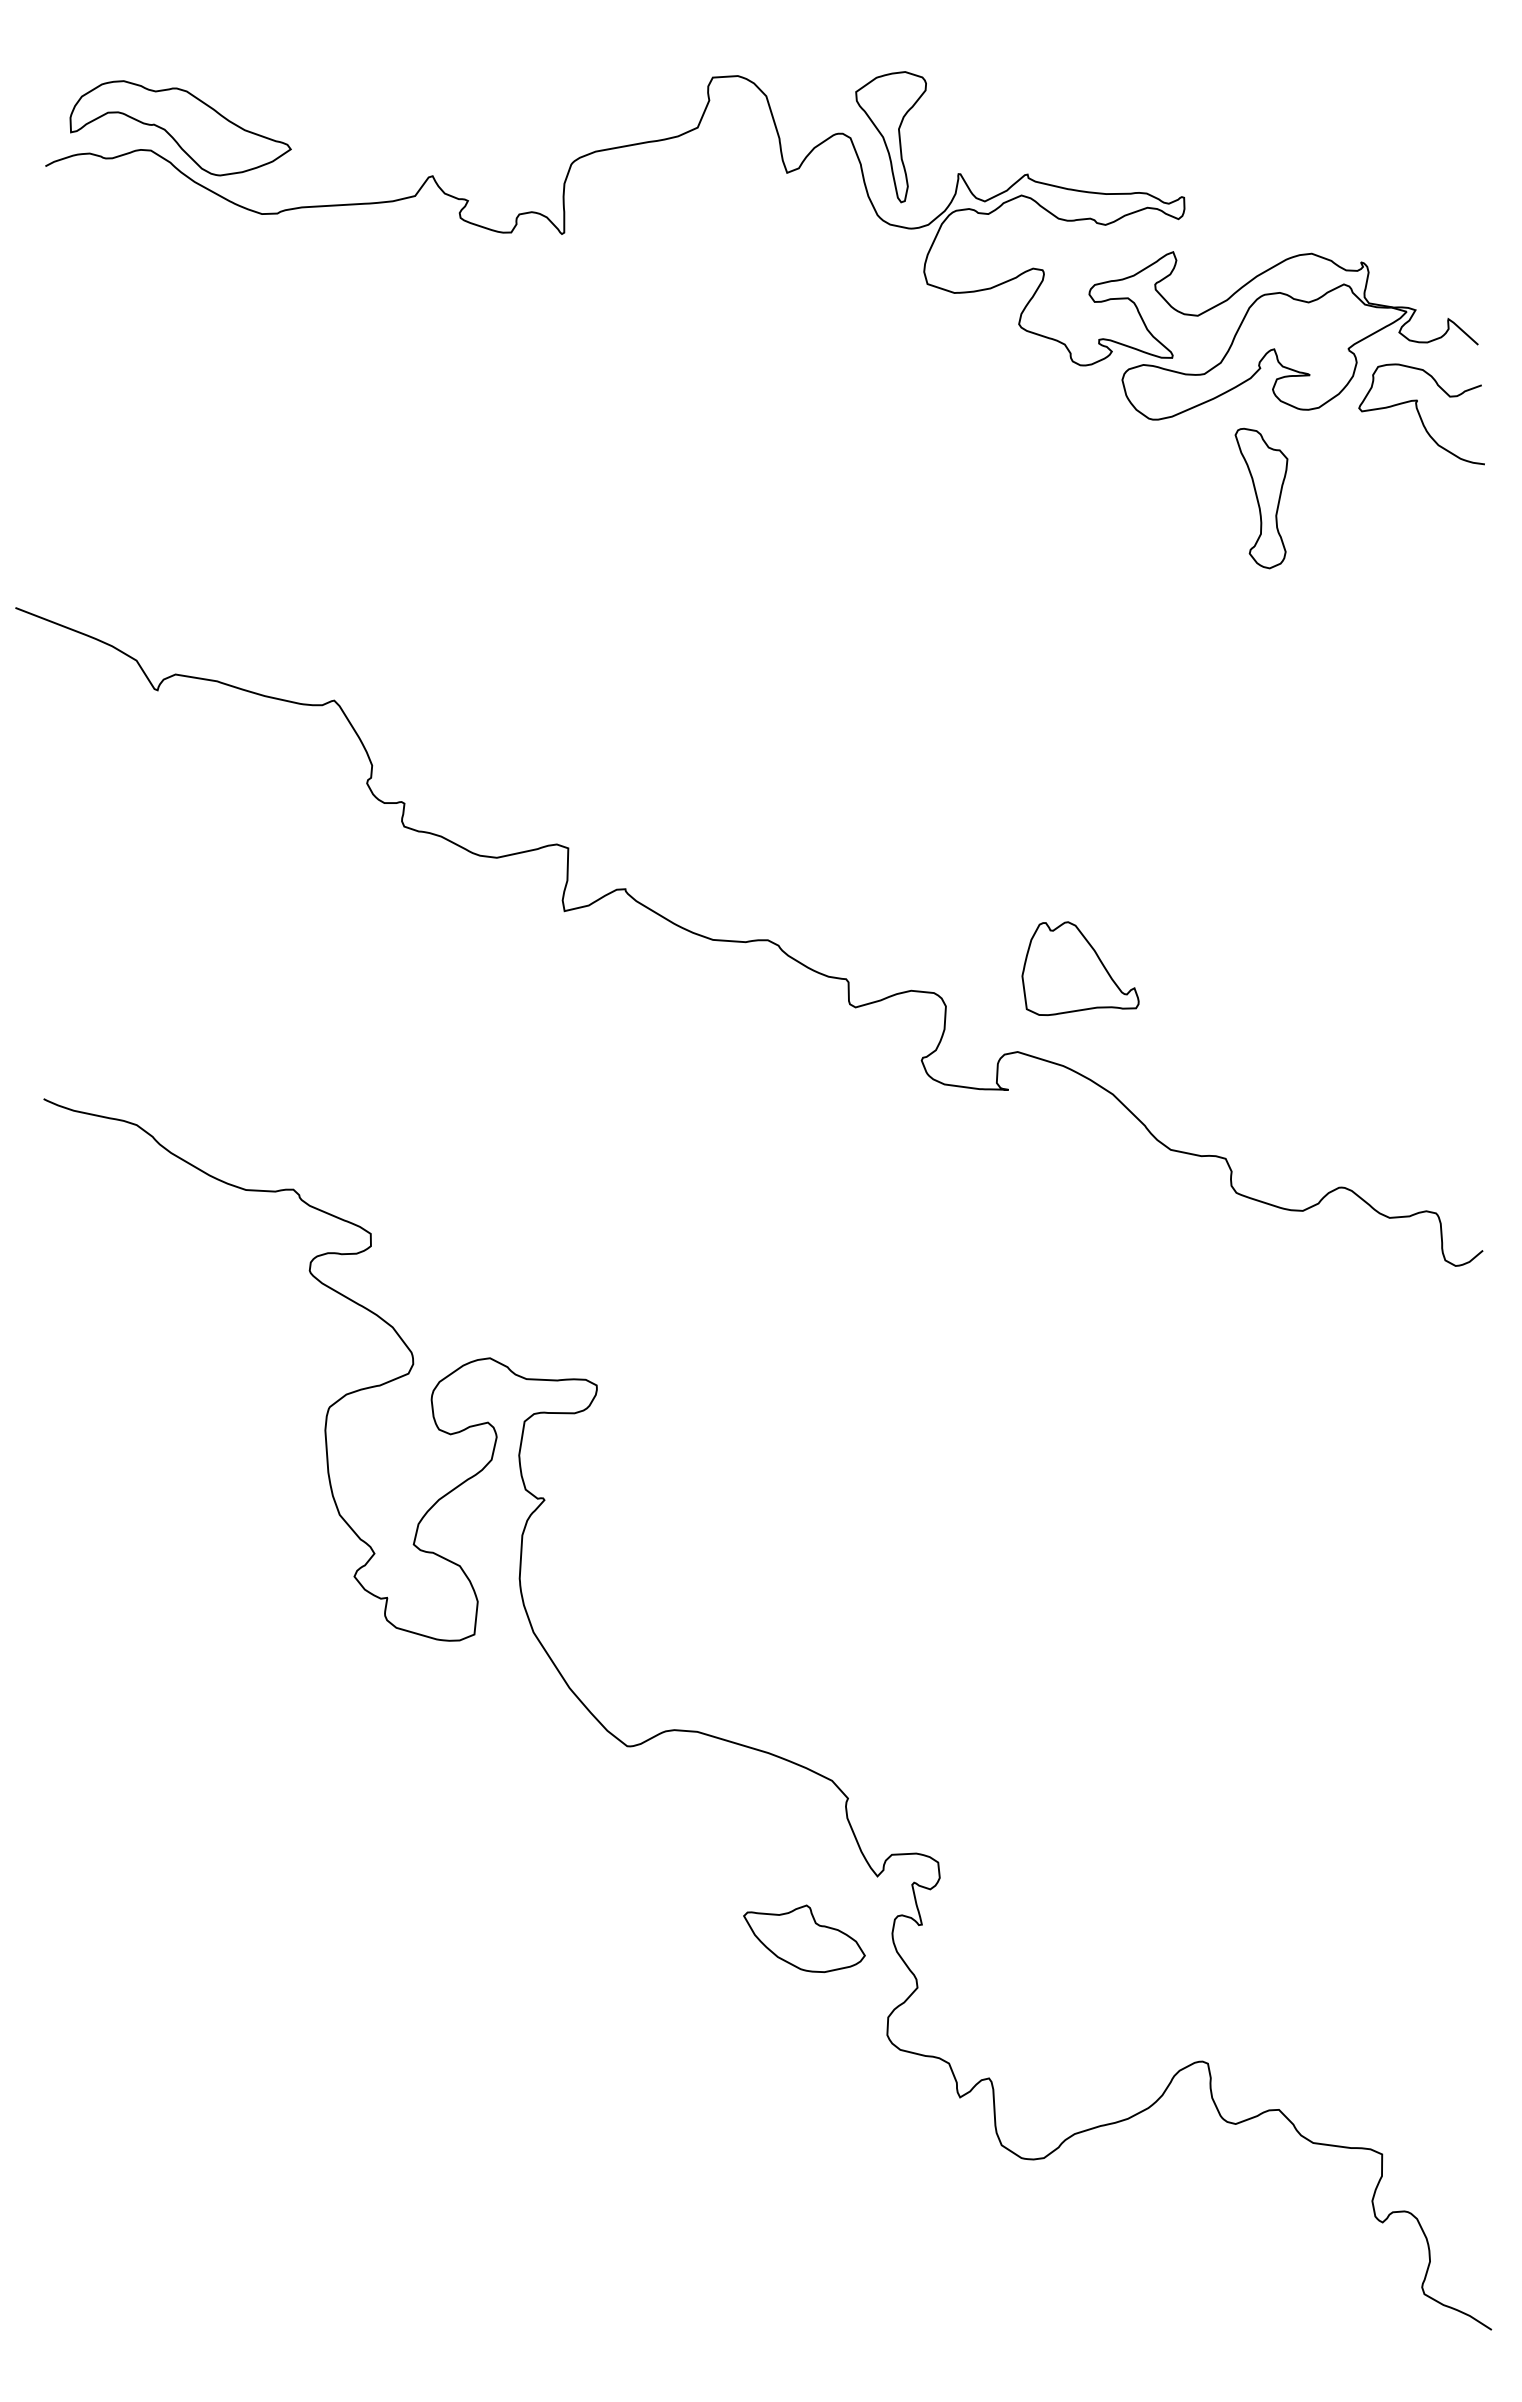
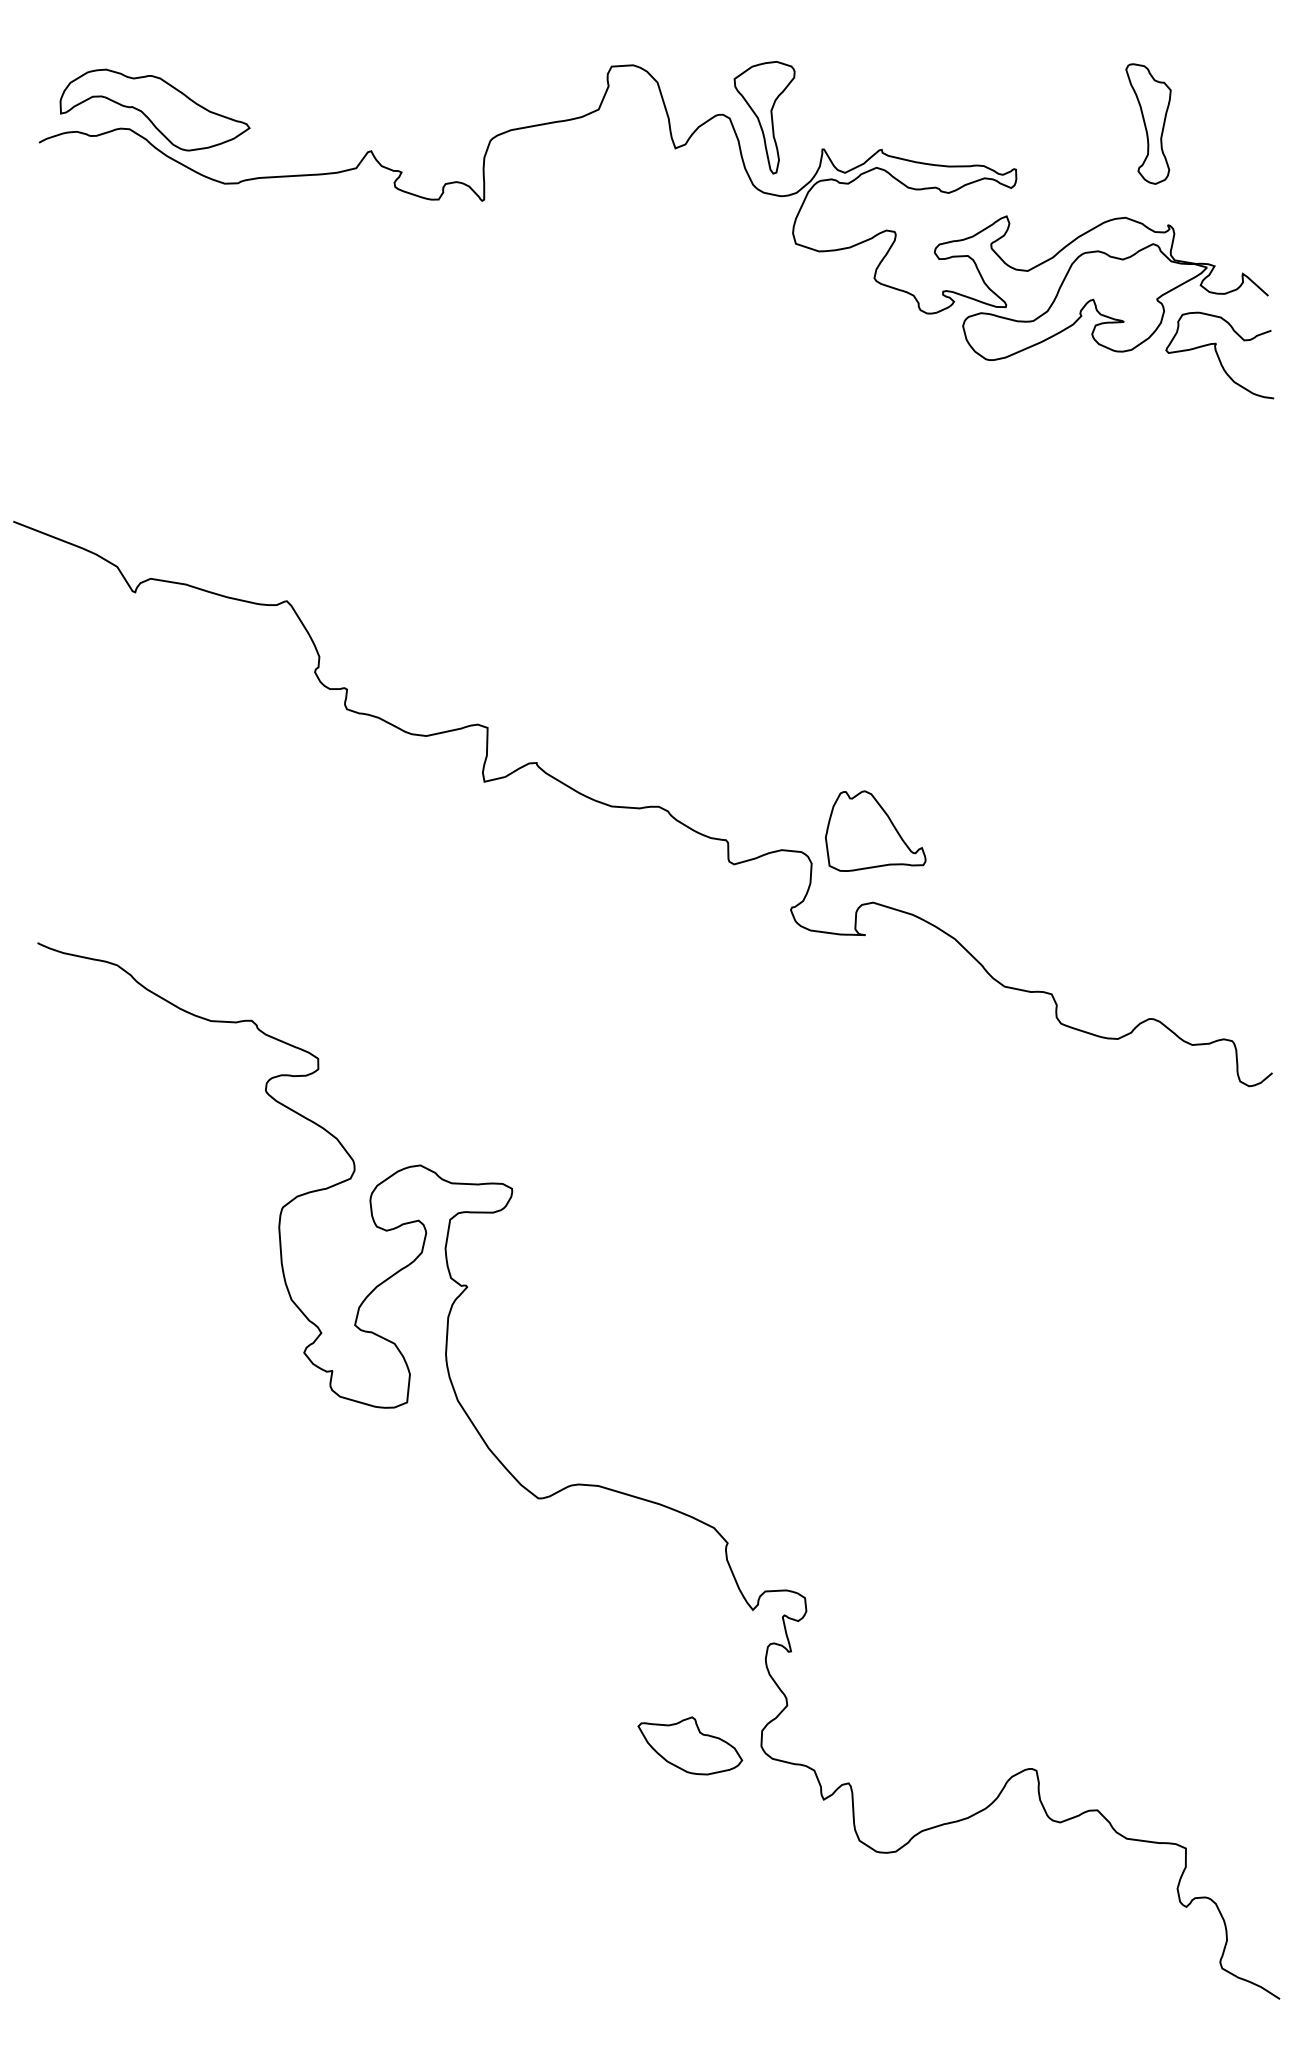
part: (1261, 498) -> (1148, 124), moved
part: (1080, 968) -> (875, 831), moved
part: (804, 1938) -> (690, 1745), moved

